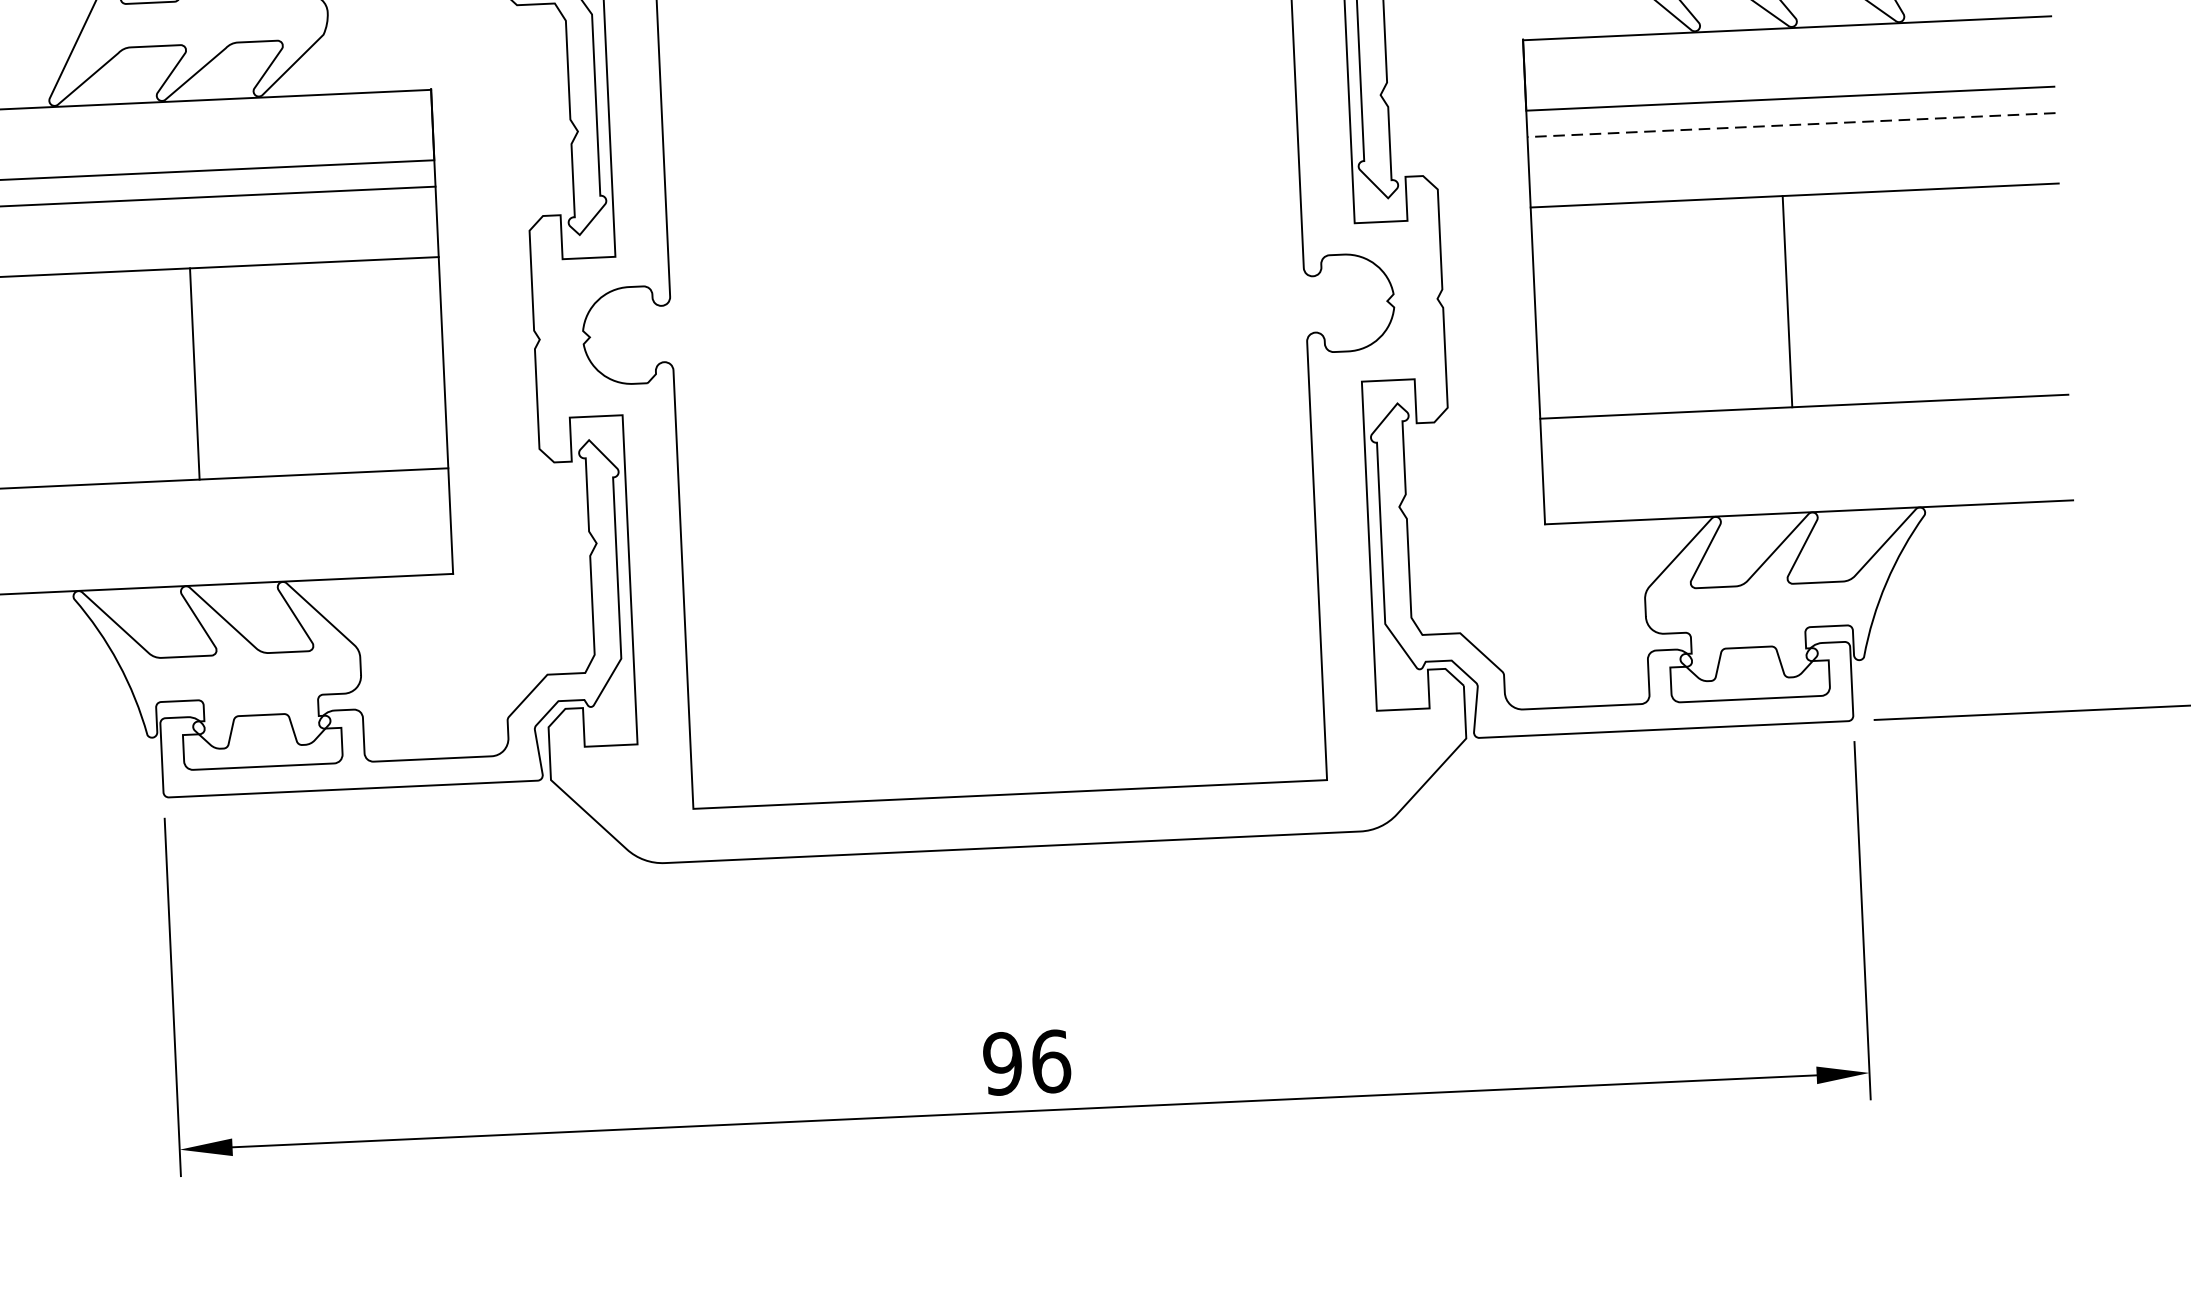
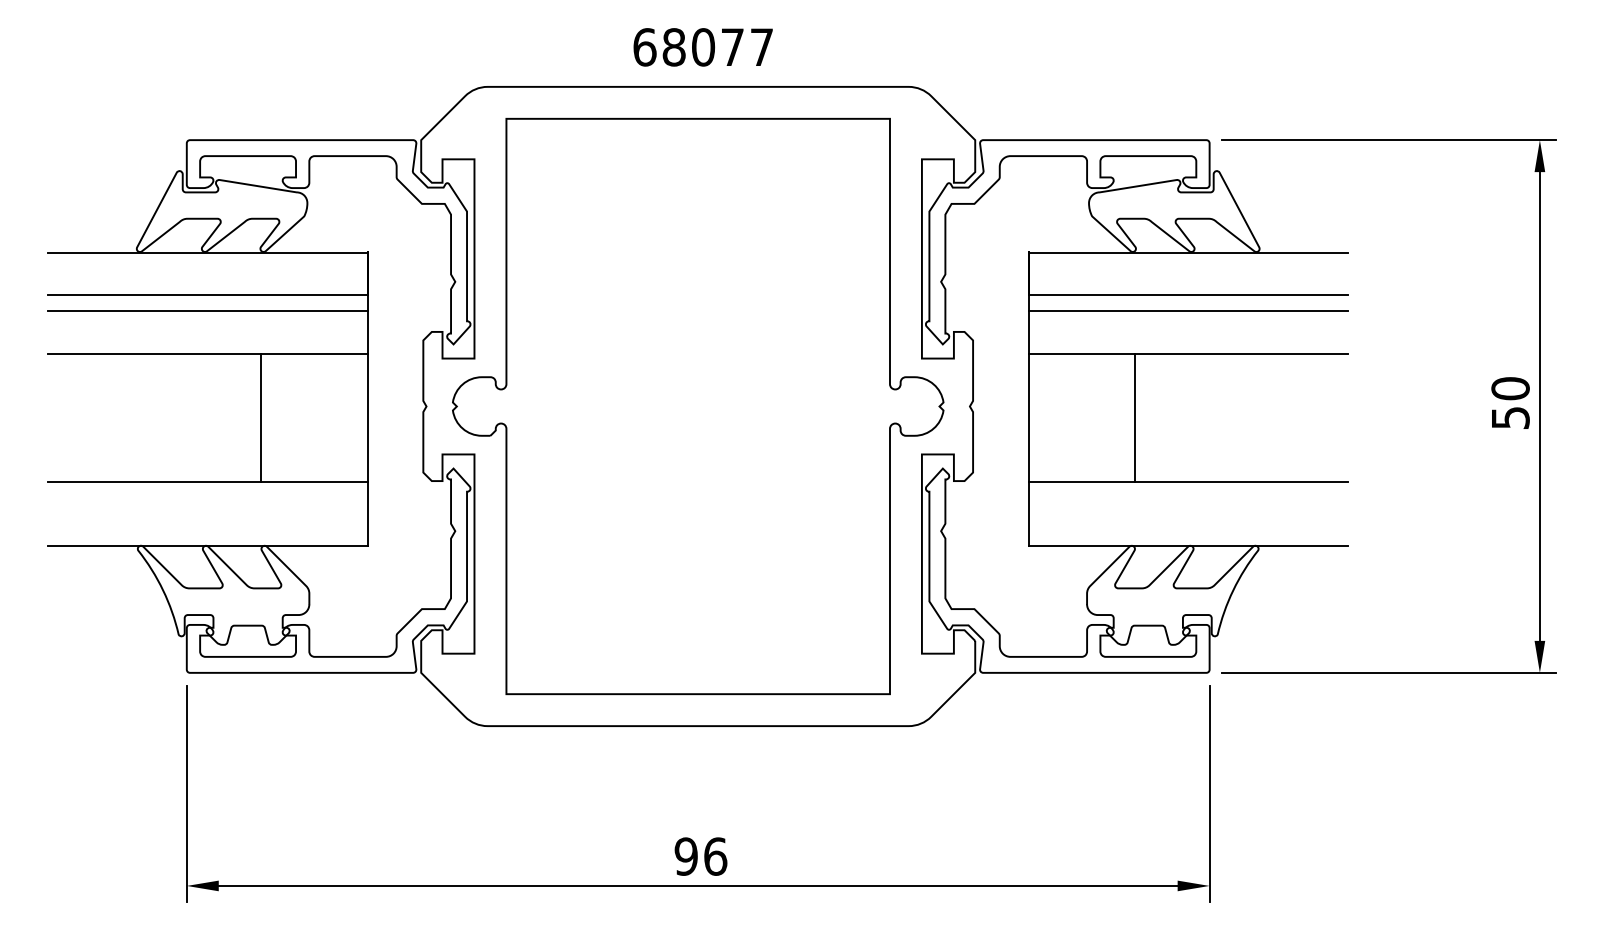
line: (1791, 125) -> (1188, 311), dashed -> solid
line: (1787, 301) -> (1135, 417), moved
line: (195, 373) -> (261, 417), moved

